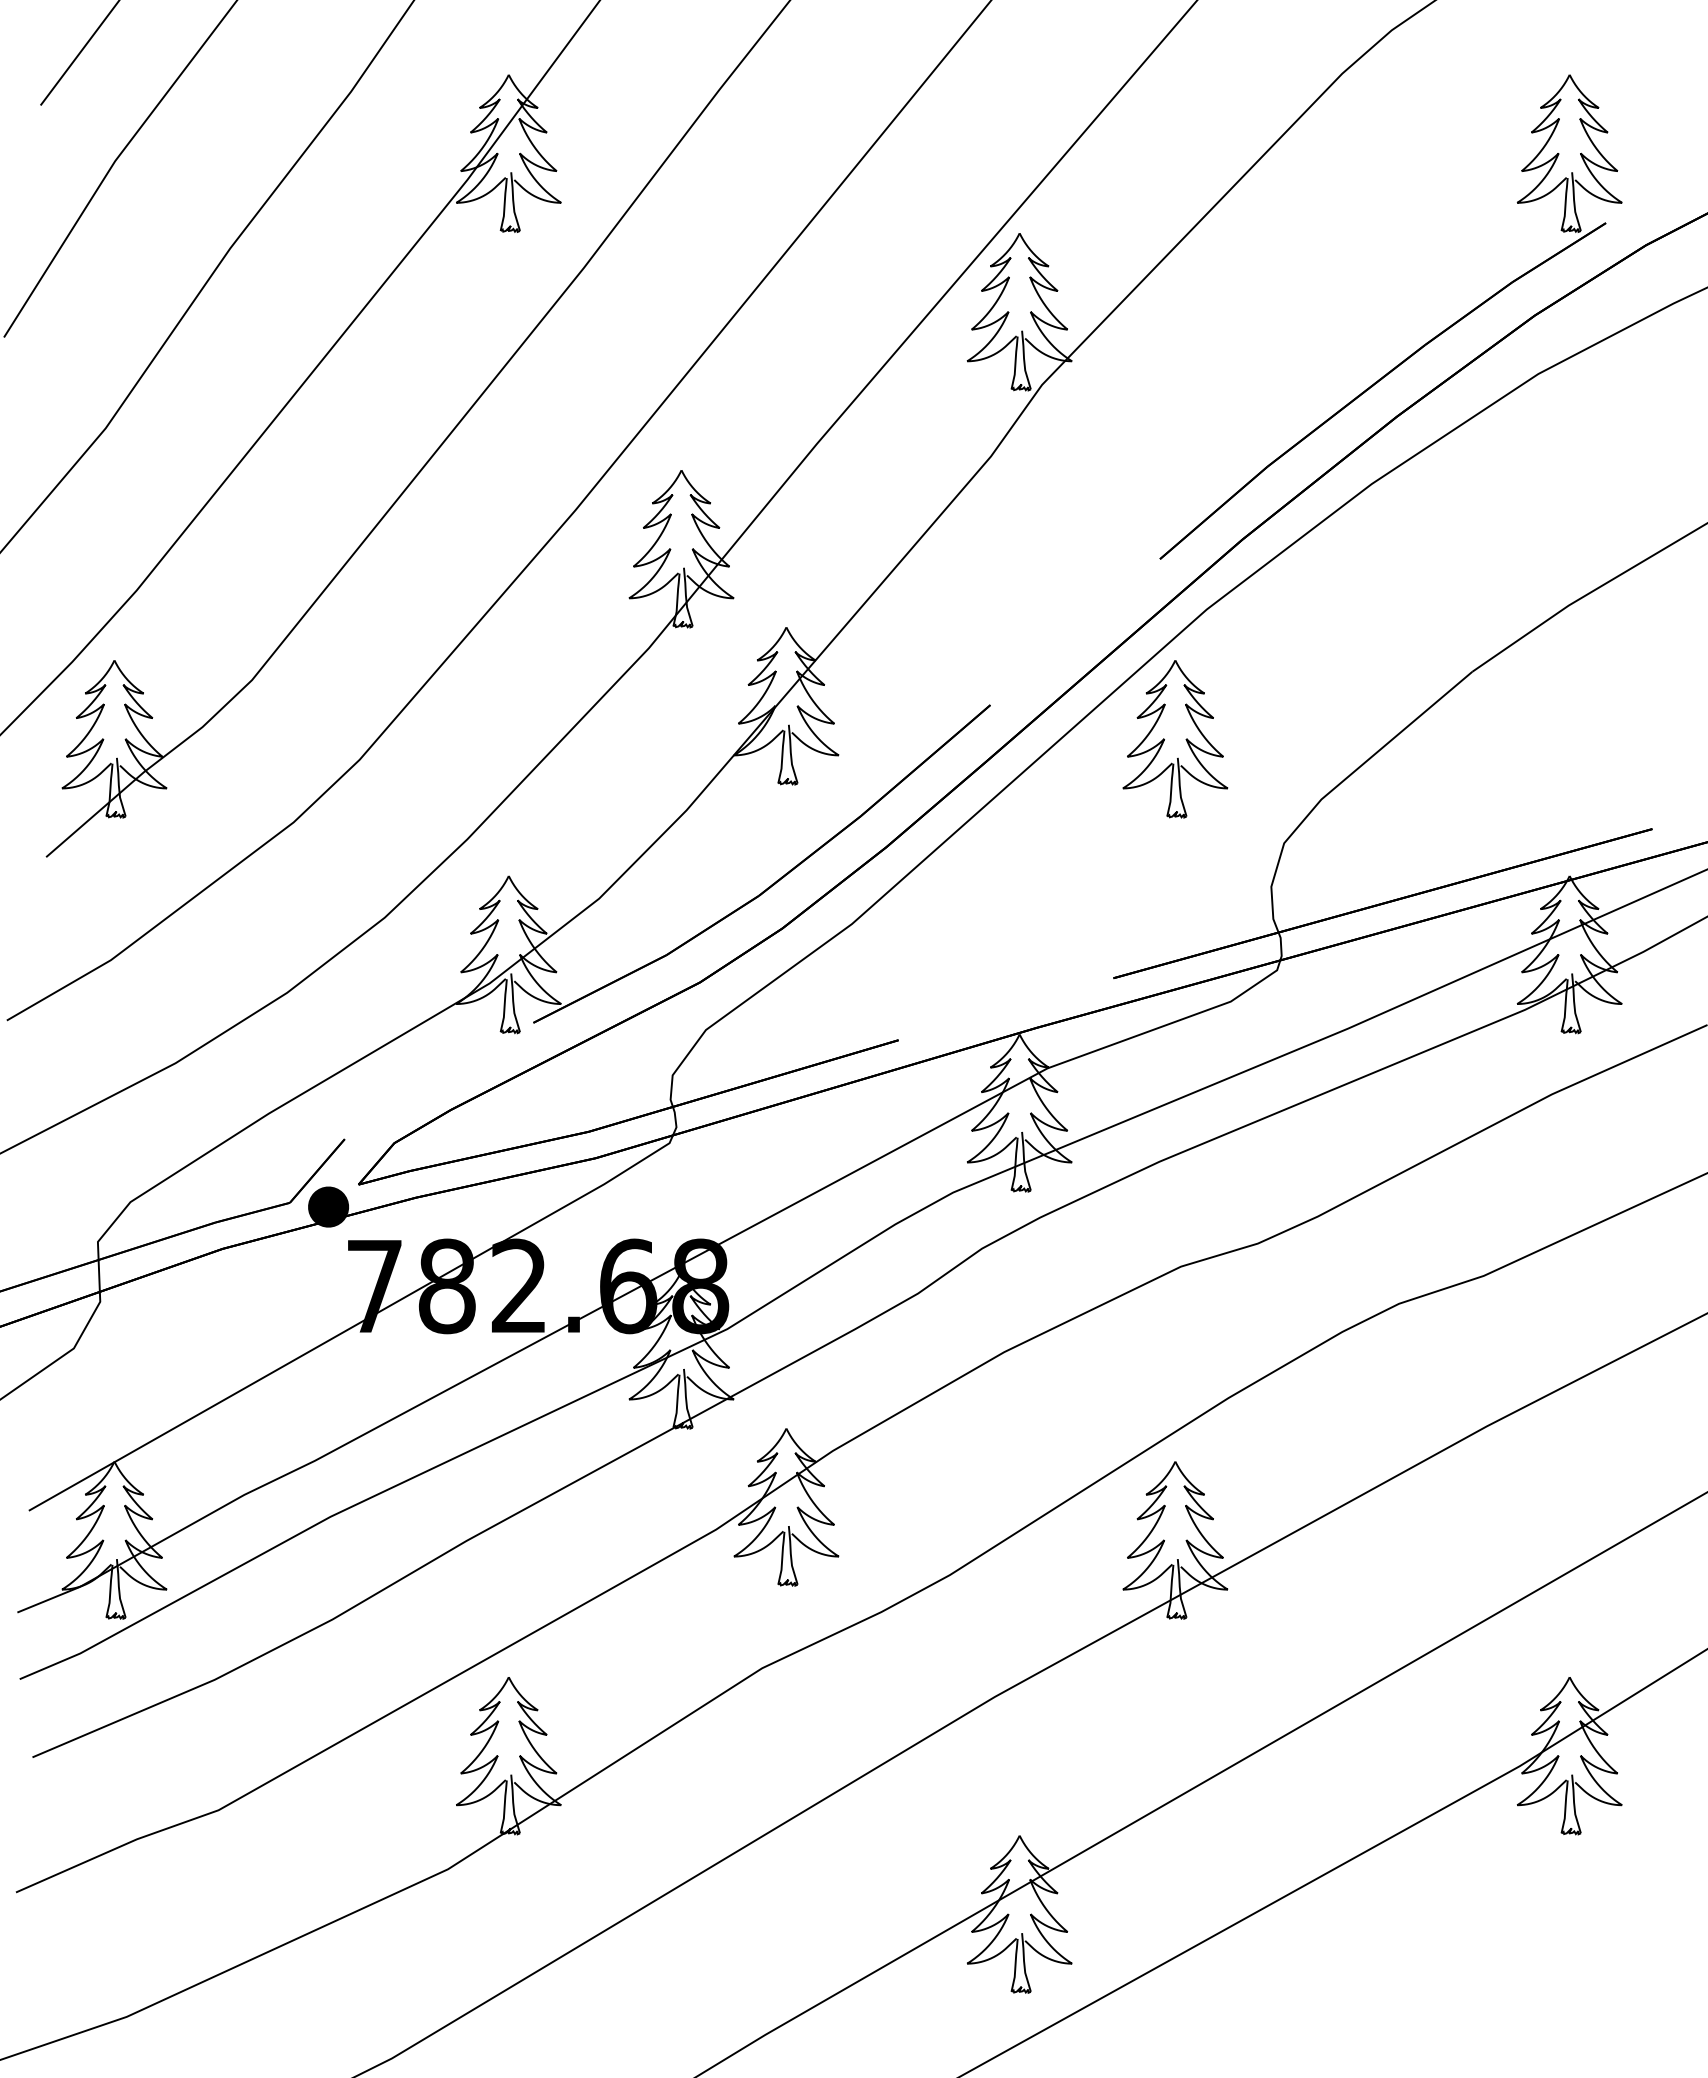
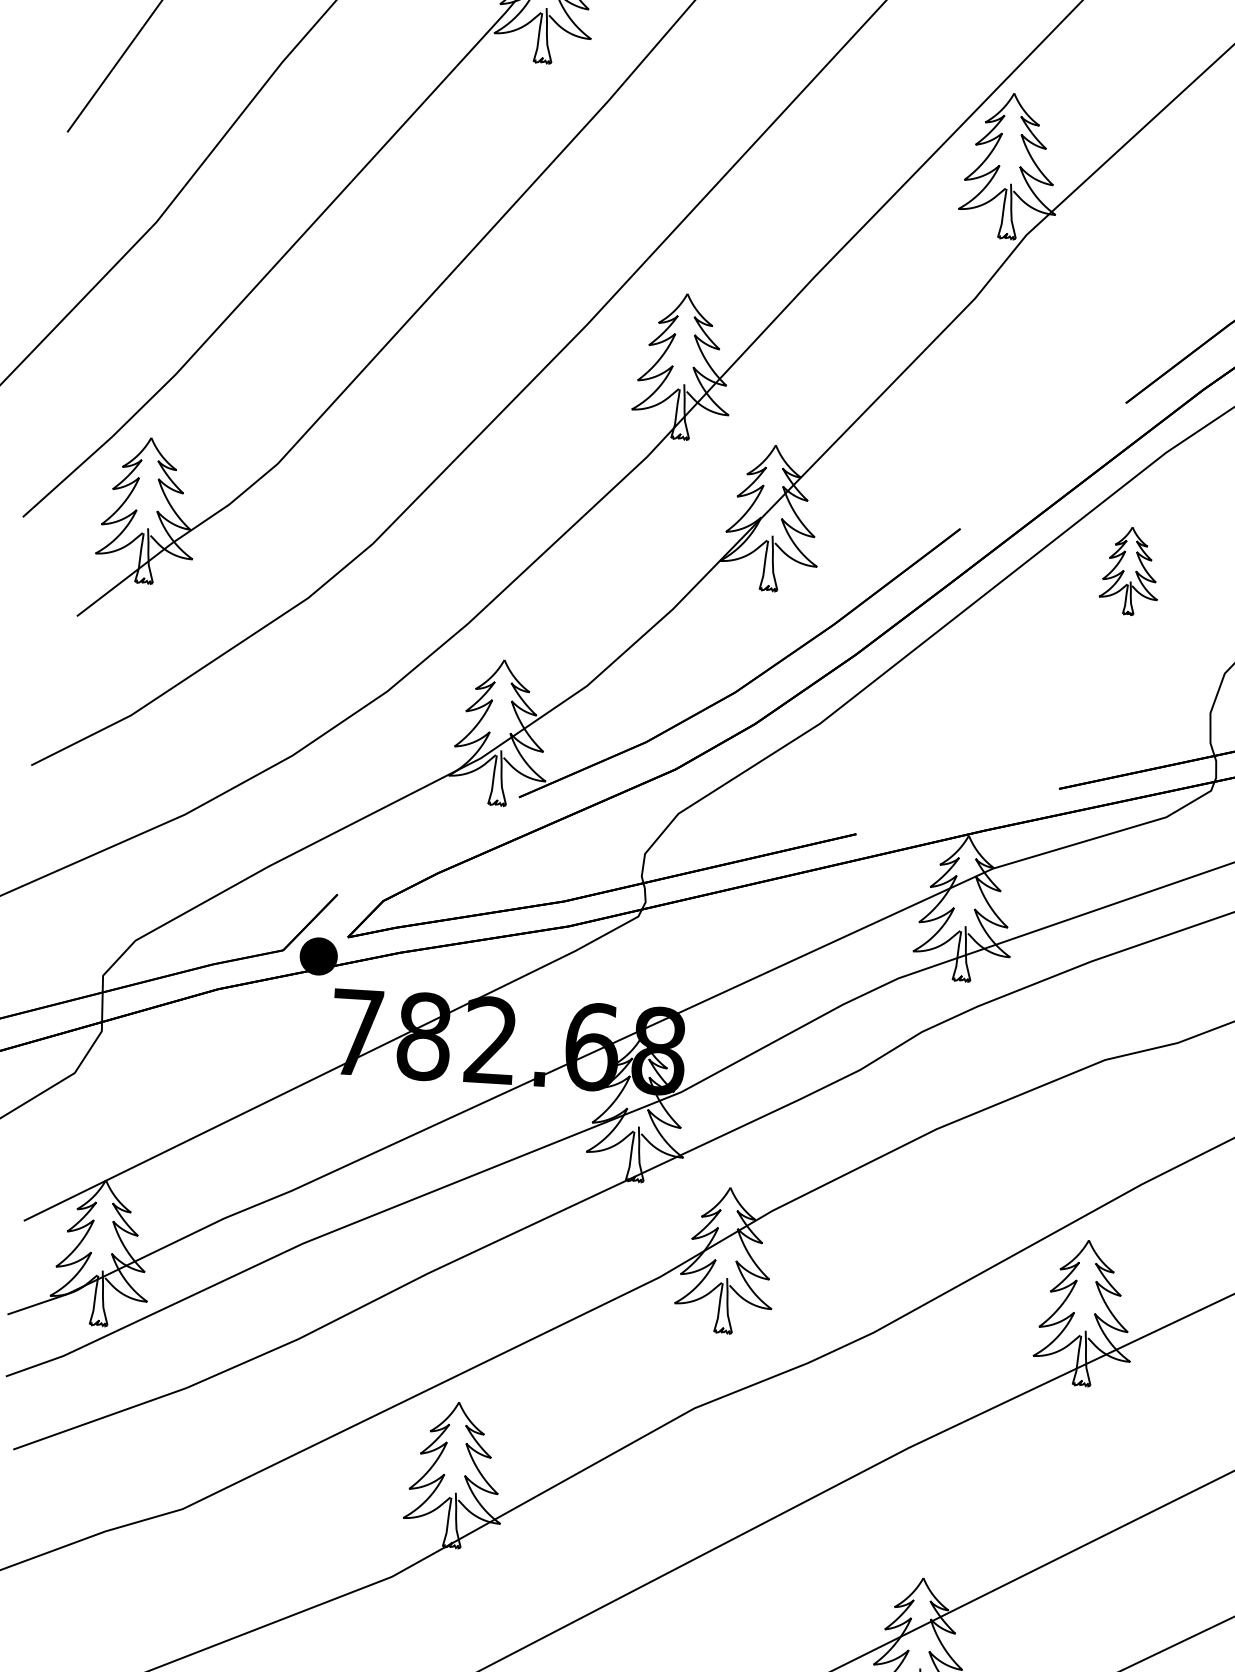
part: (1175, 739) -> (1130, 571), size x0.6

